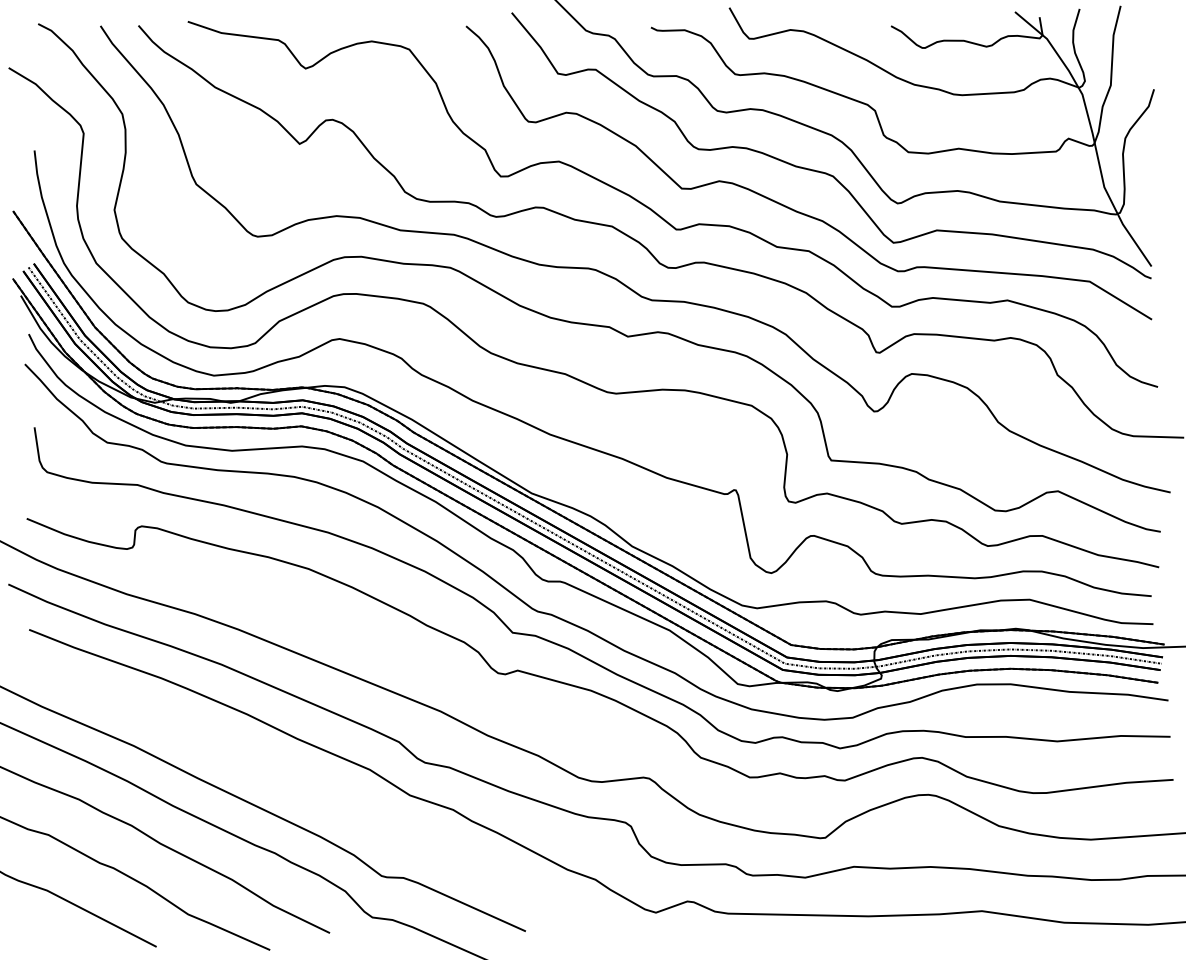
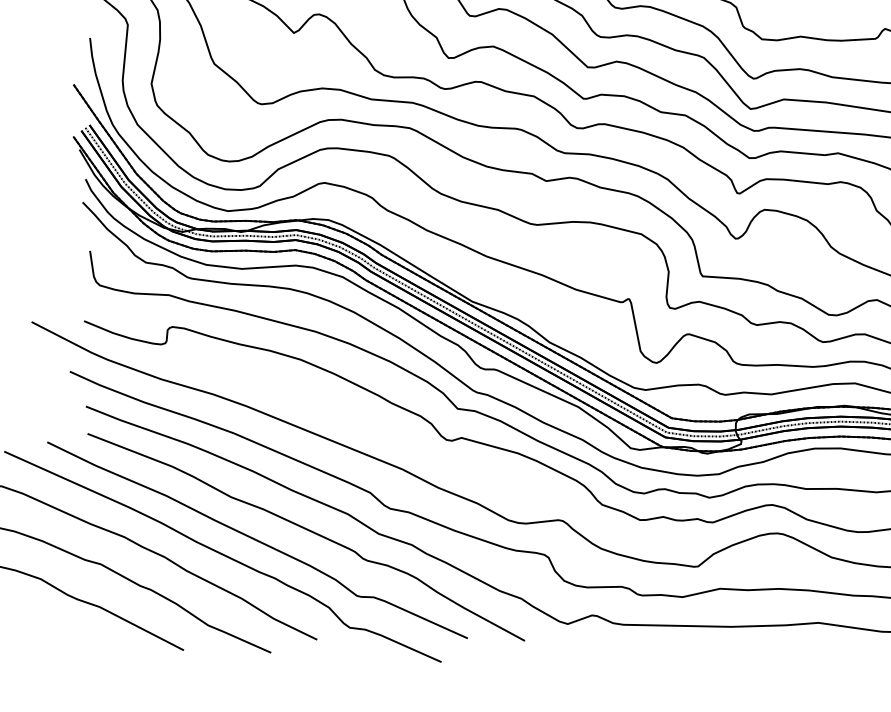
part: (318, 791) -> (308, 530), added

